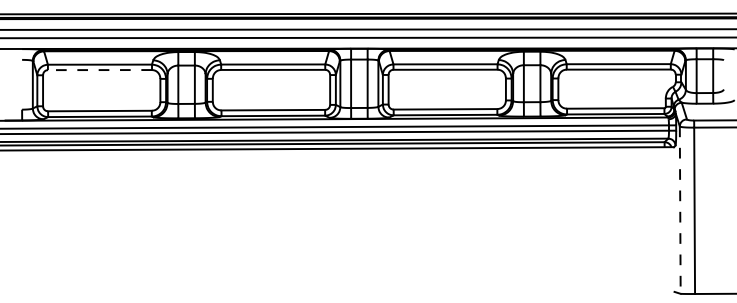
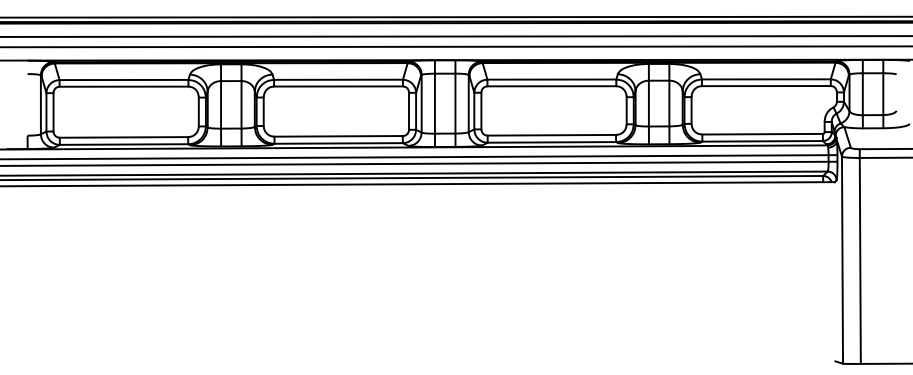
line: (99, 70) -> (123, 87), dashed -> solid
line: (680, 210) -> (842, 260), dashed -> solid

